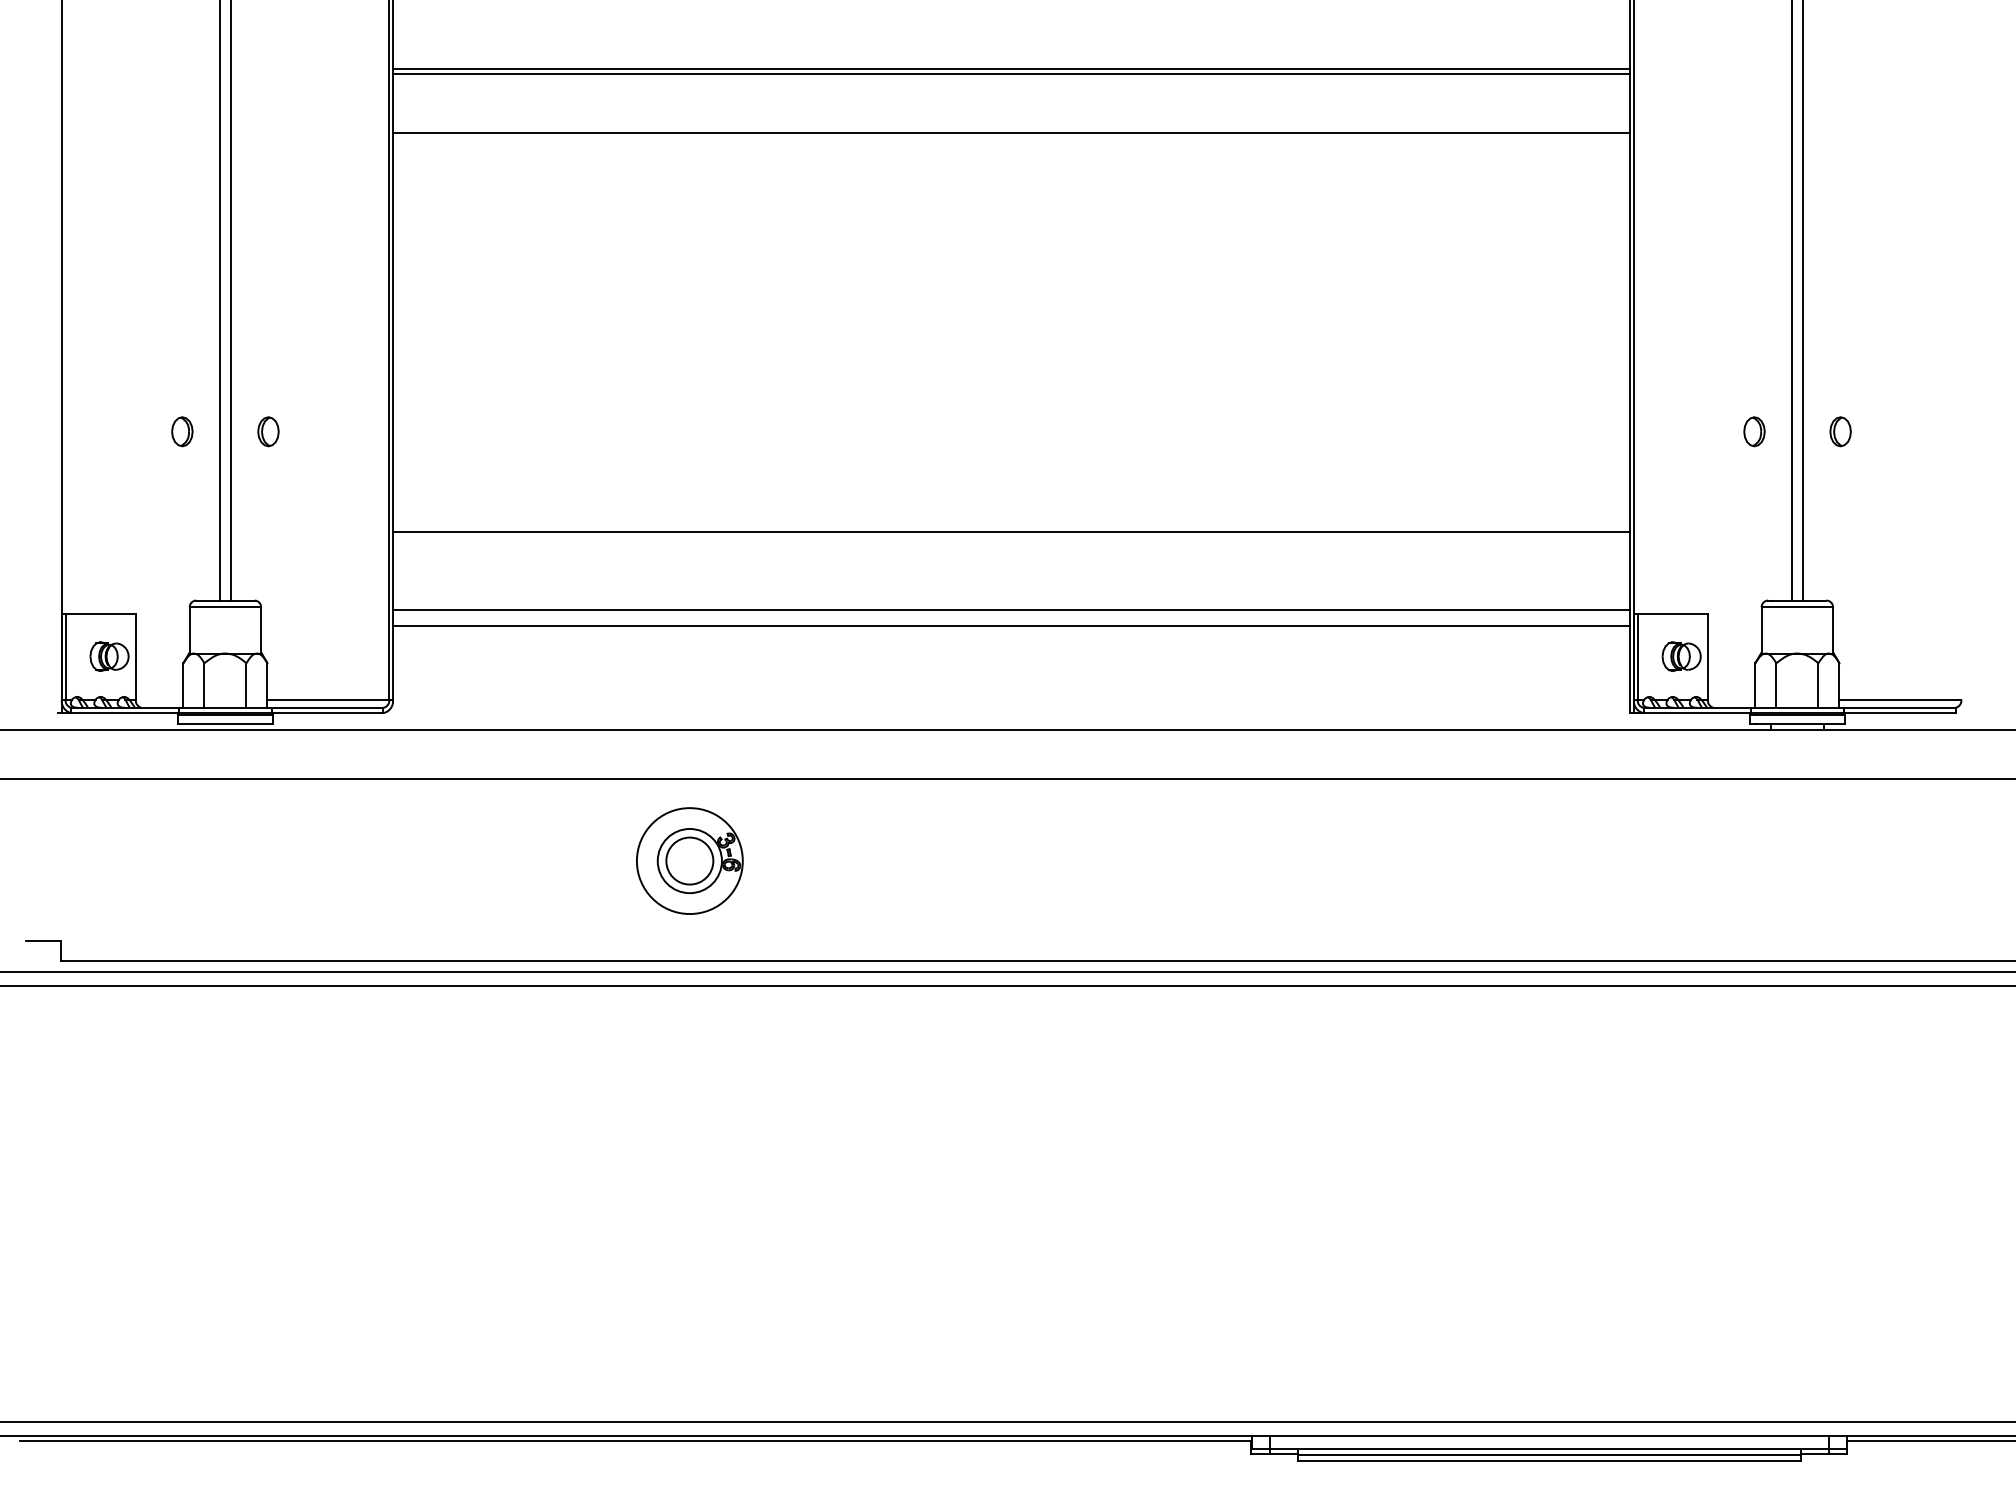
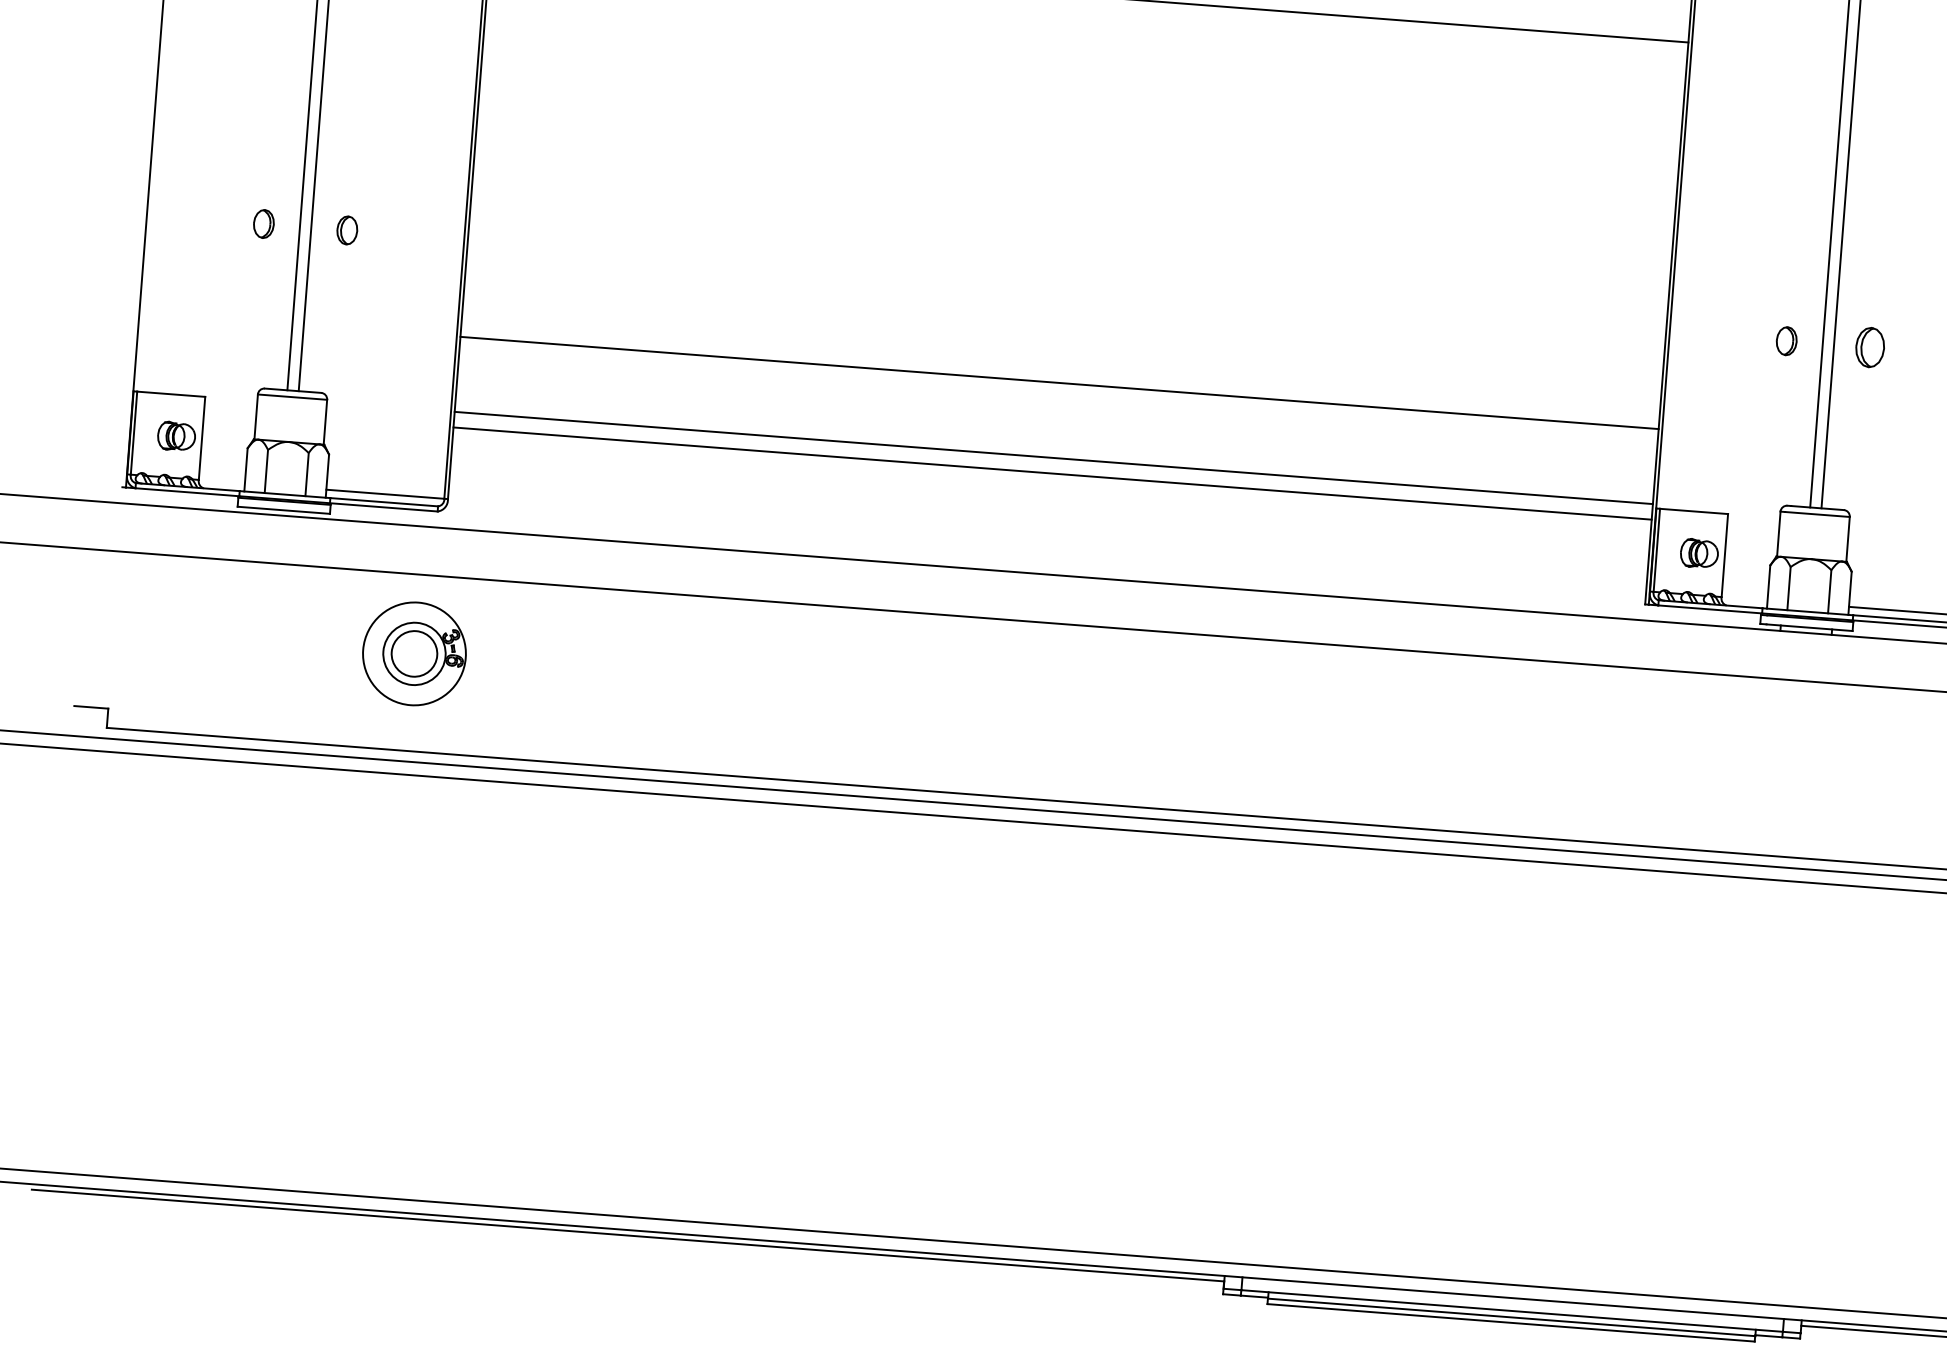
part: (1840, 431) -> (1870, 347), size x1.4
part: (689, 860) -> (414, 653), moved

